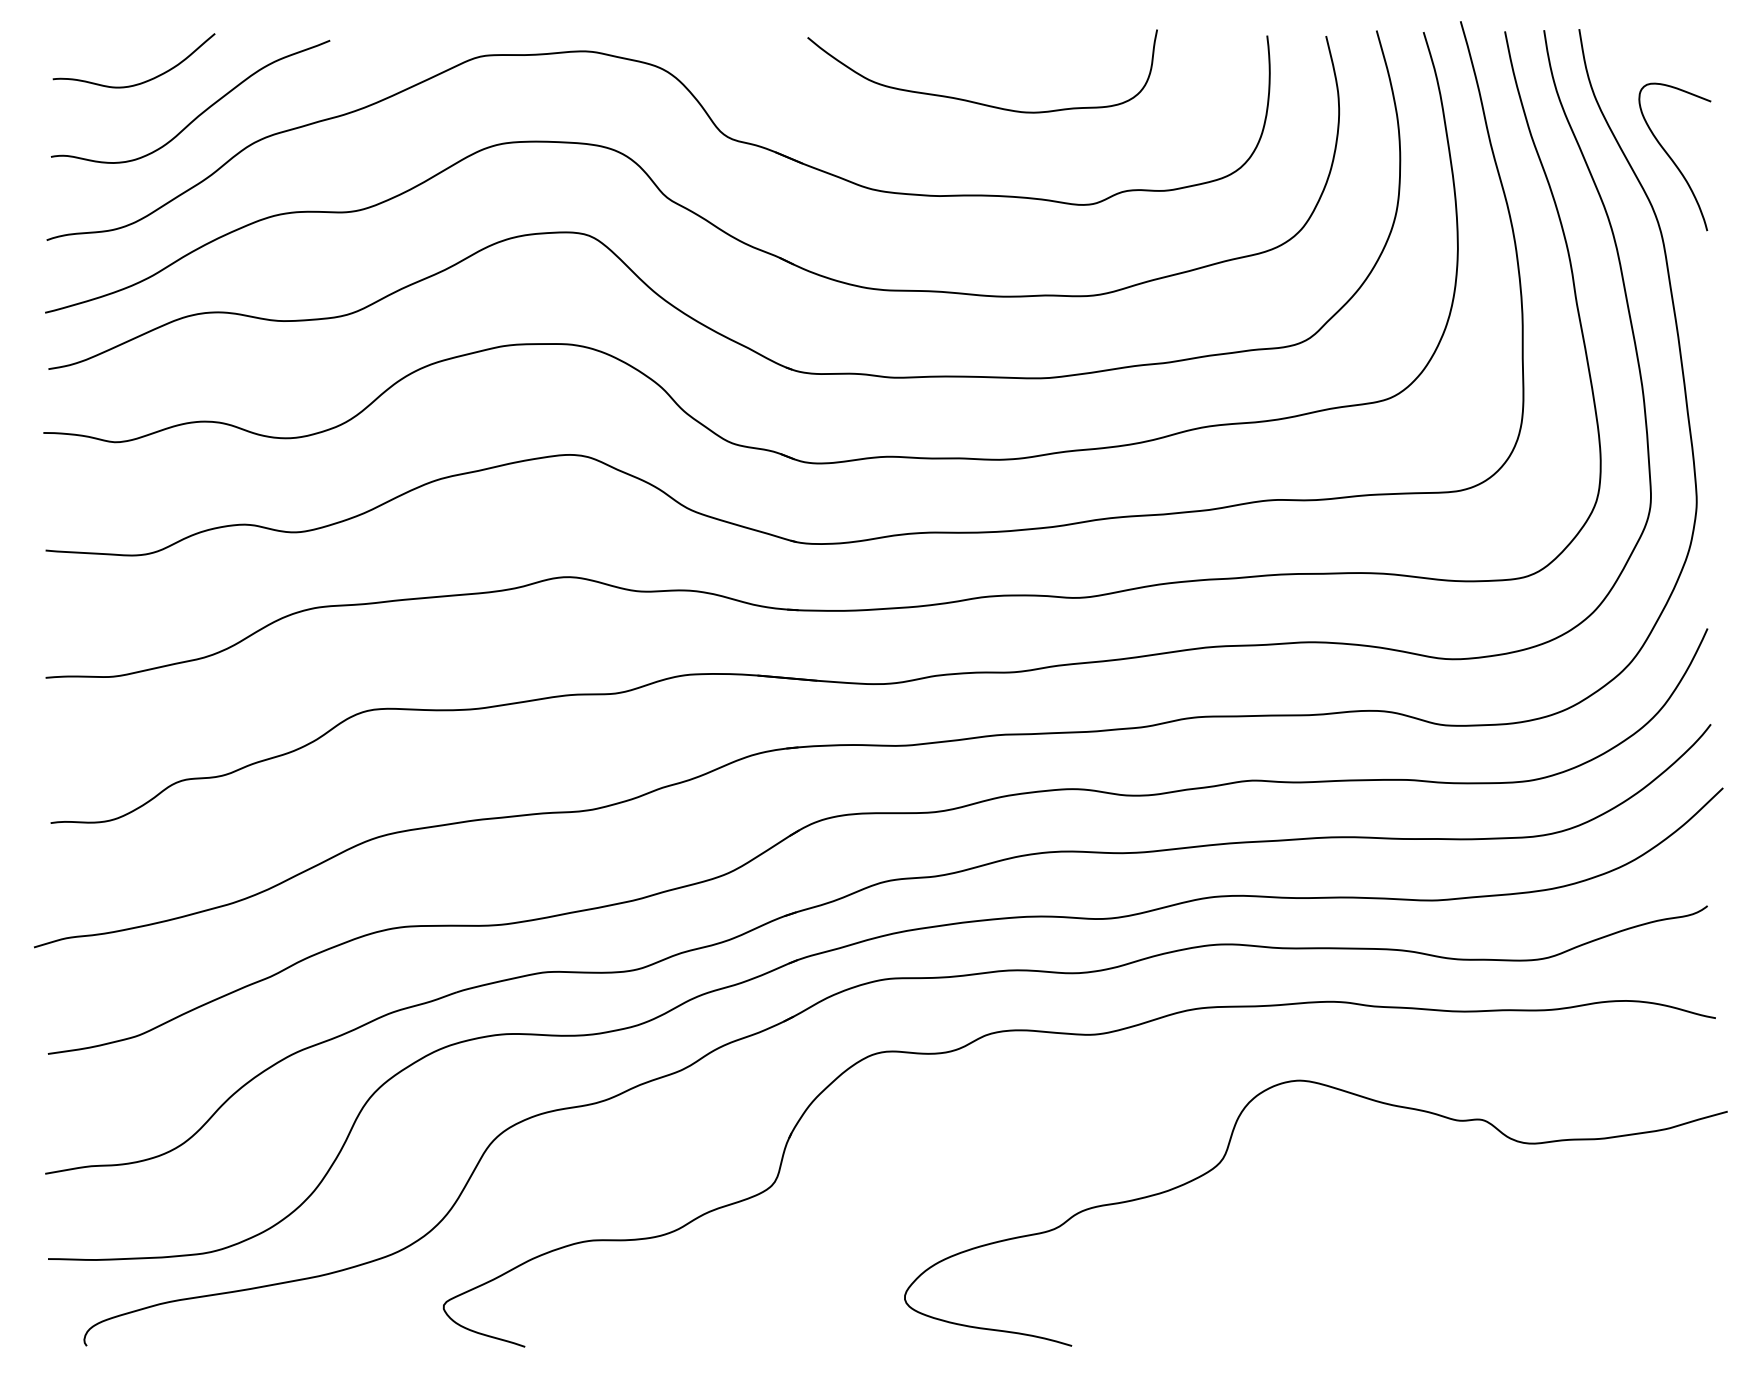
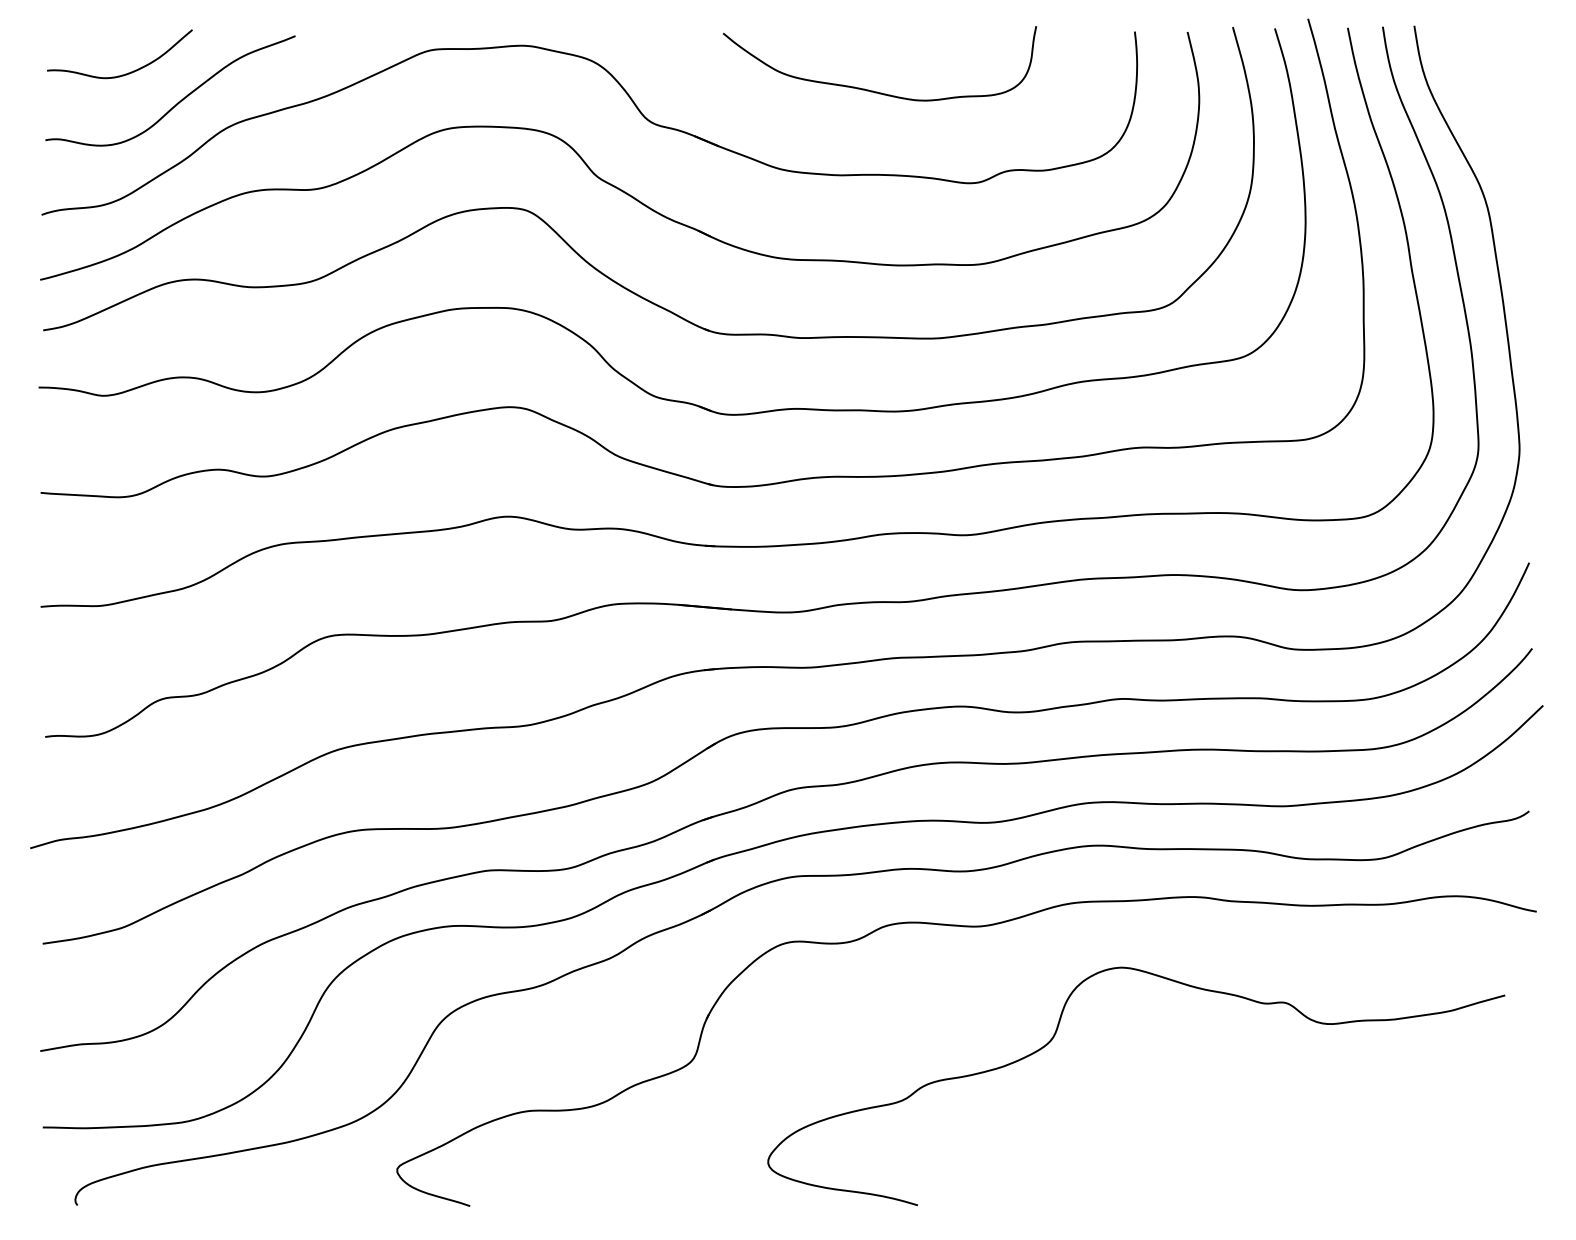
curve: (1671, 157) -> (1496, 140), removed
curve: (1224, 1158) -> (1054, 1037), moved

